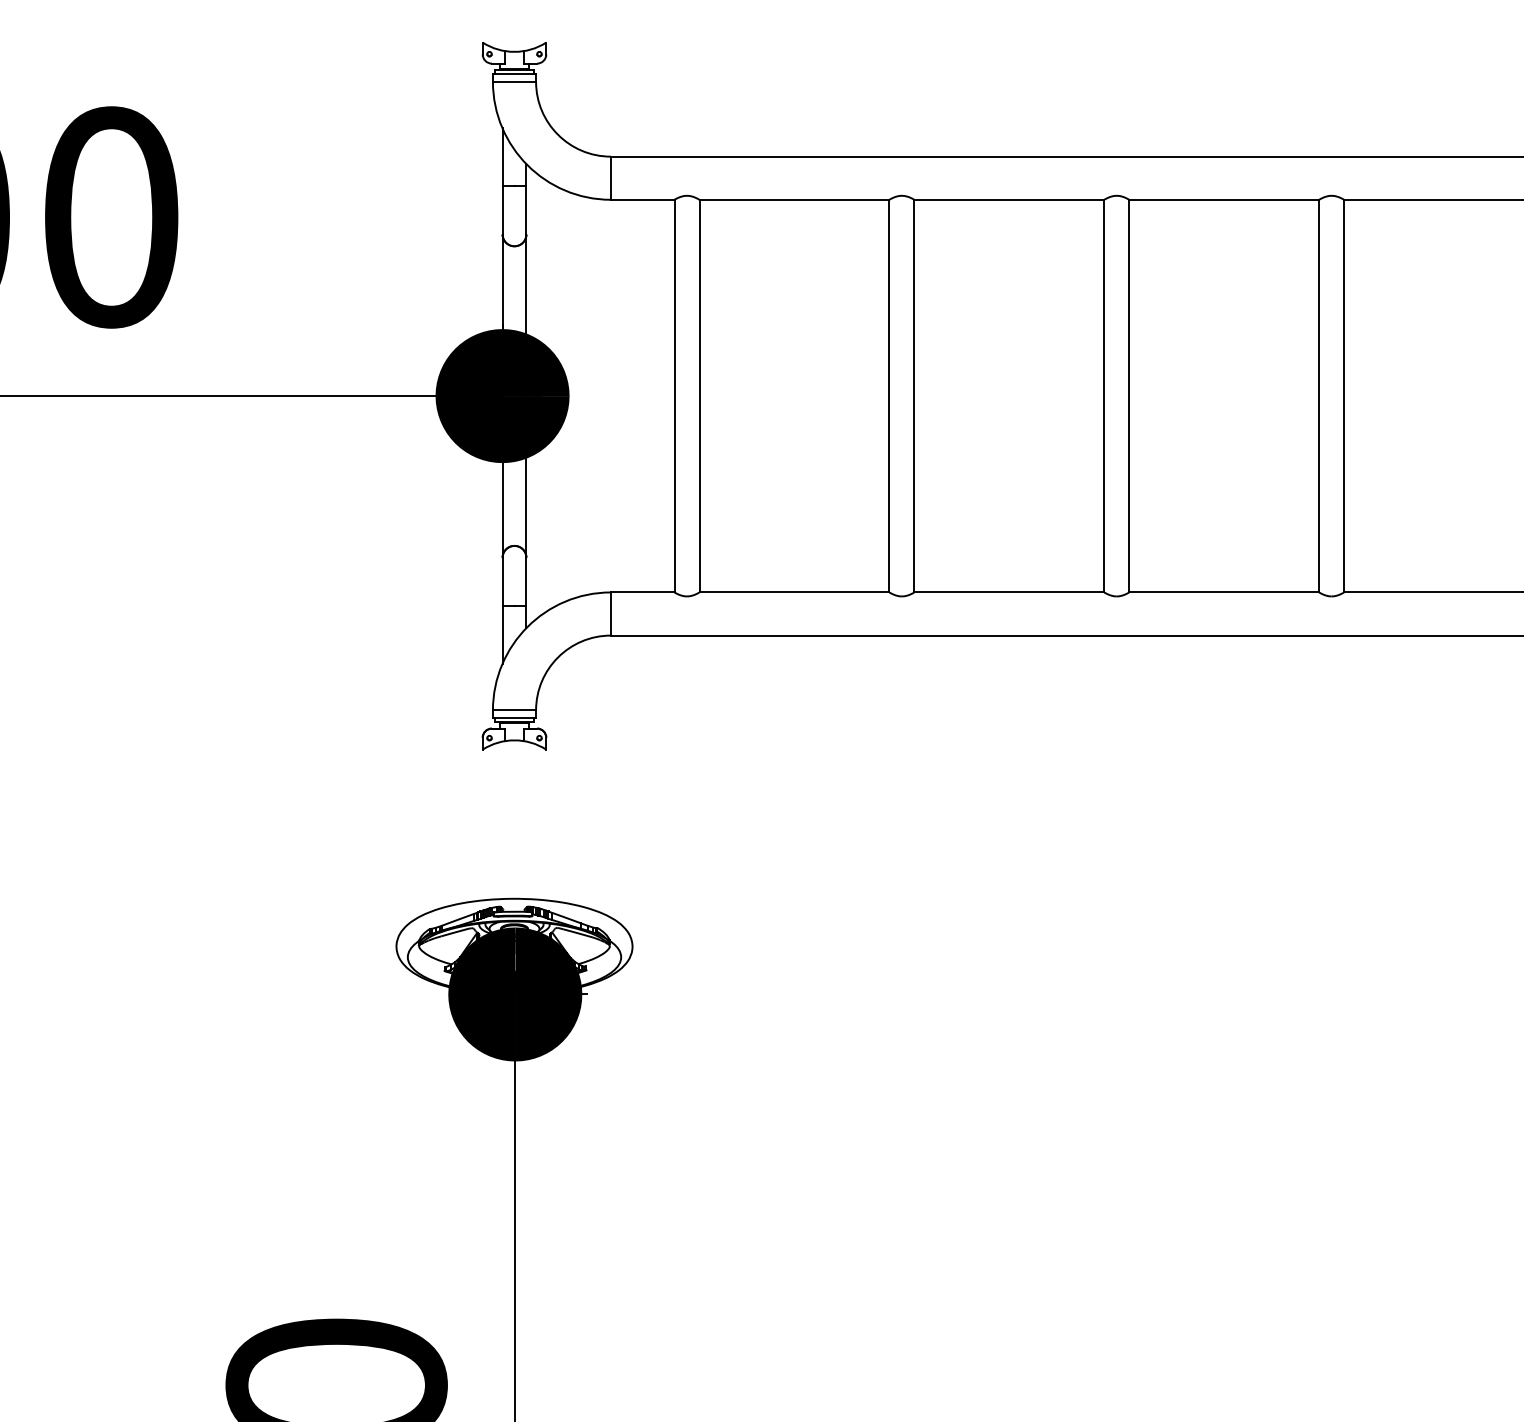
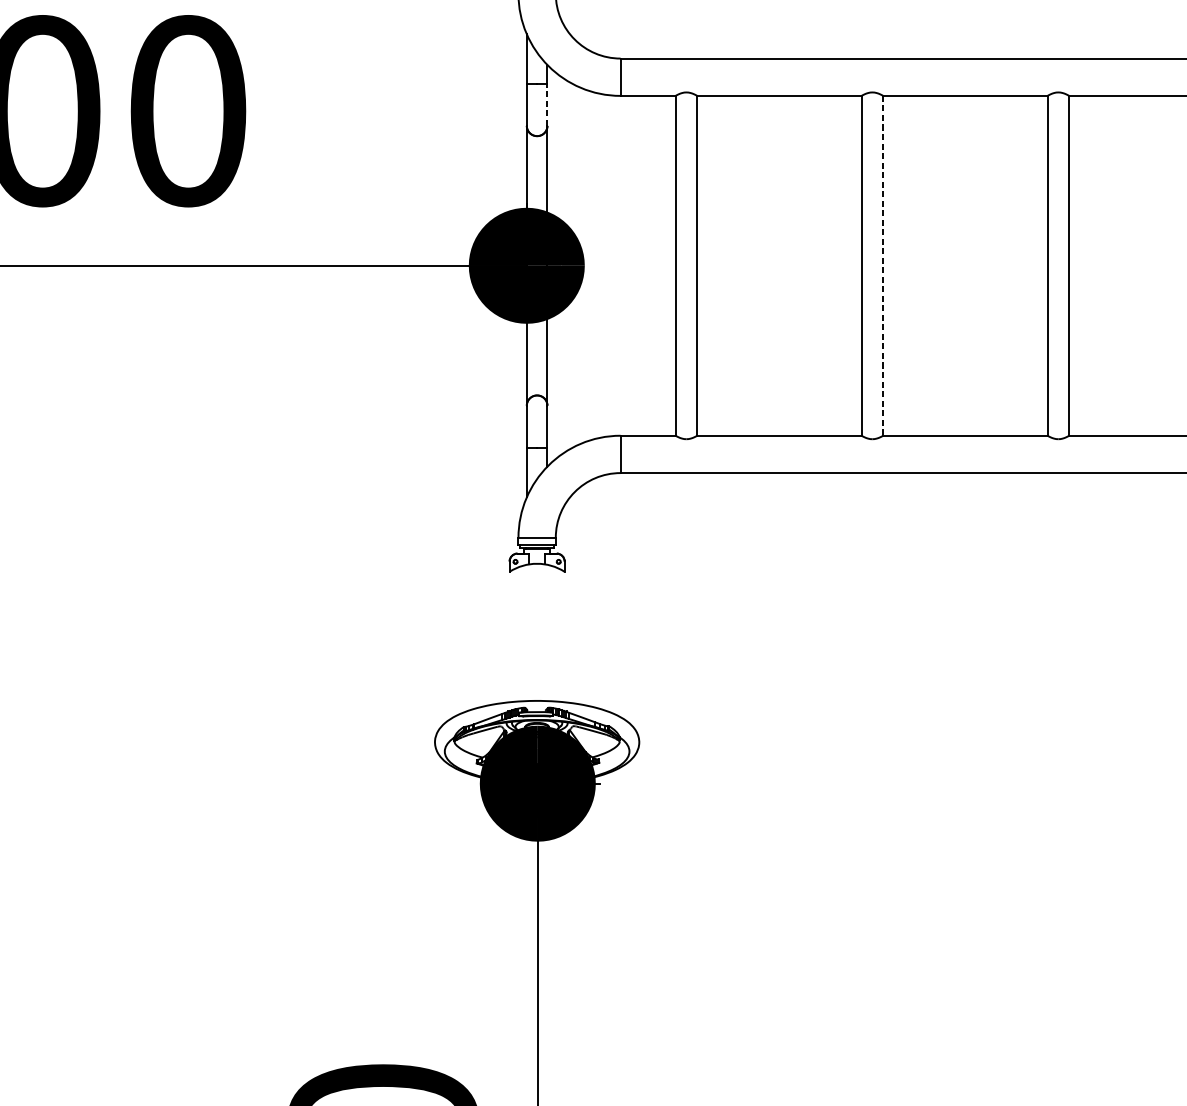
line: (526, 209) -> (547, 104), solid -> dashed
line: (914, 396) -> (883, 266), solid -> dashed

